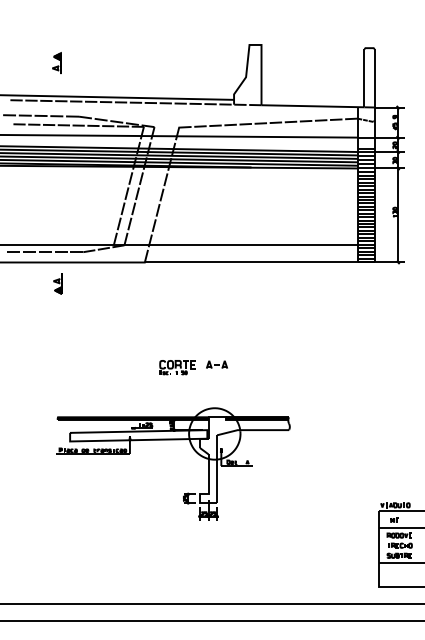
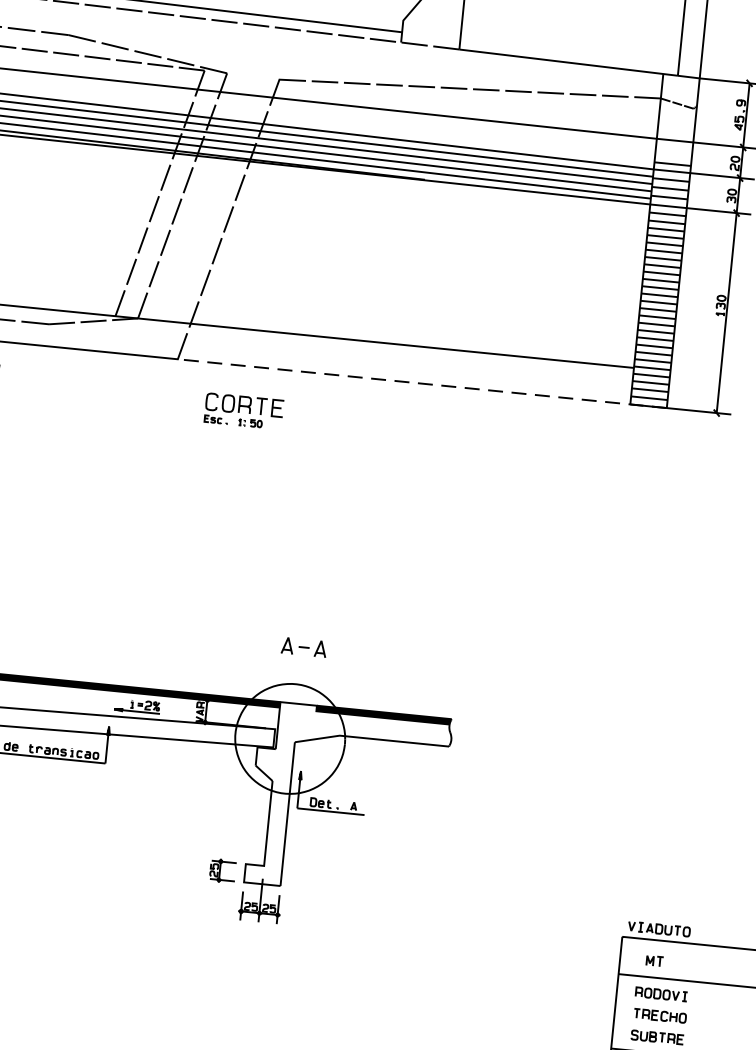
line: (259, 262) -> (421, 383), solid -> dashed
part: (216, 364) -> (303, 646), moved
part: (177, 367) -> (242, 410), moved

